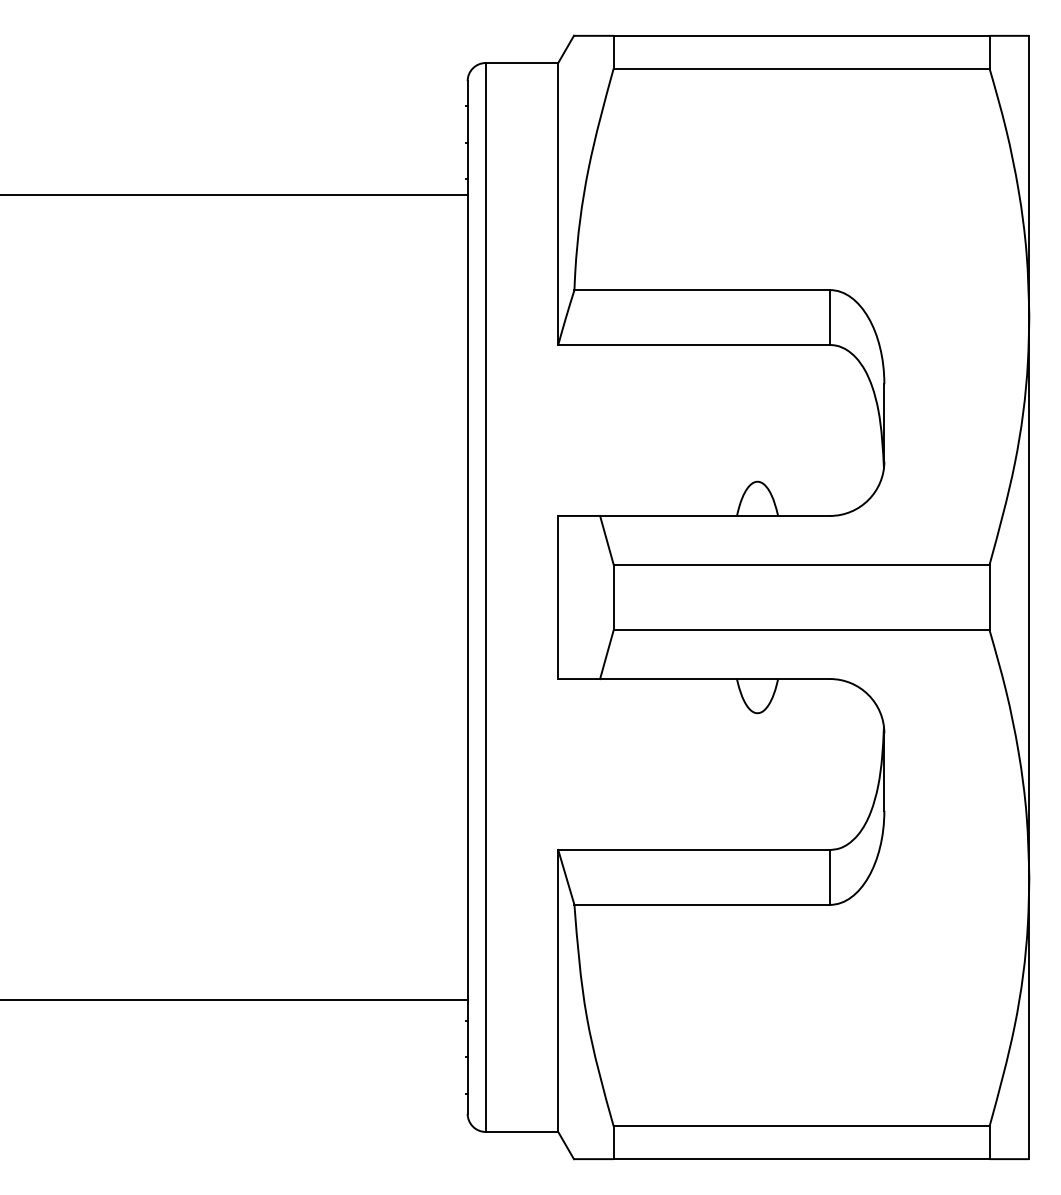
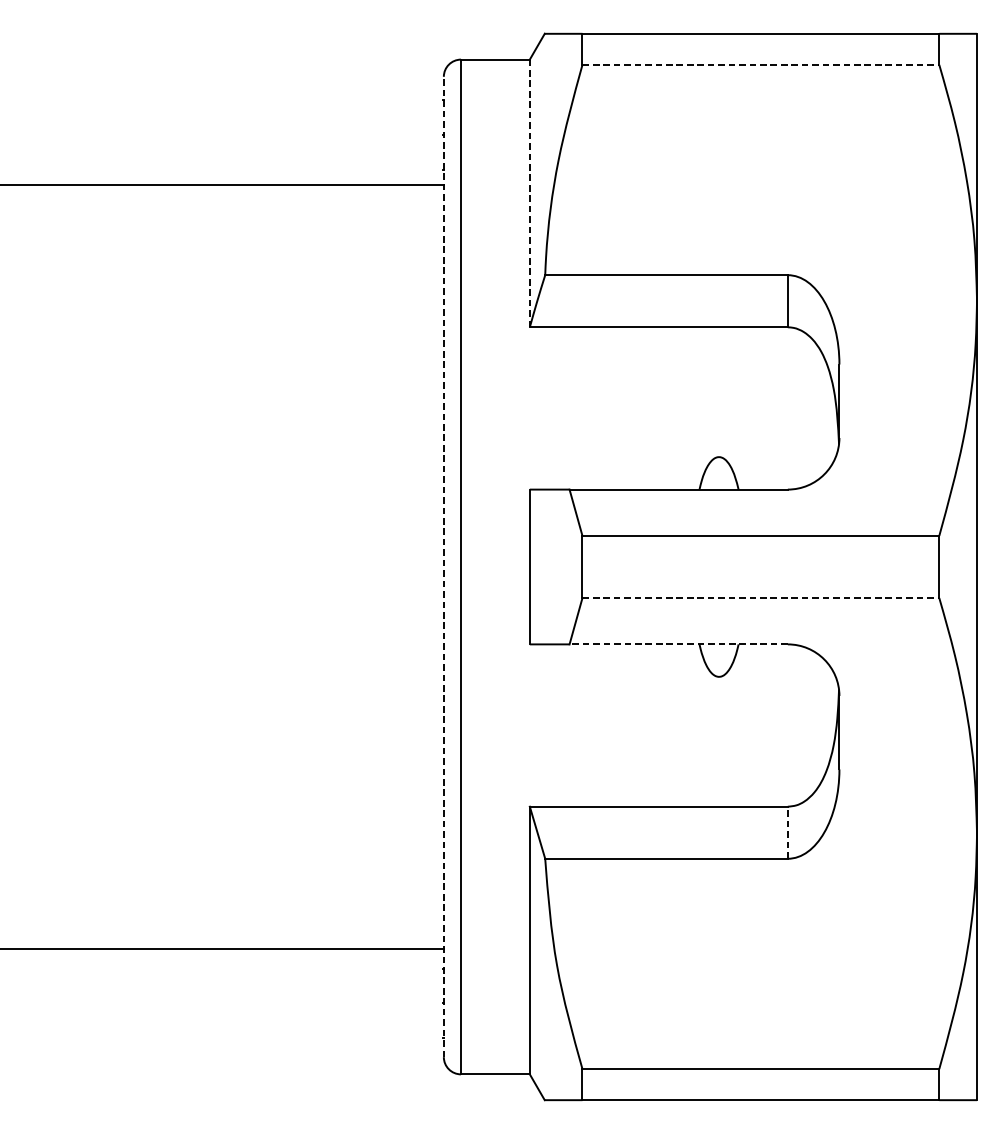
line: (801, 68) -> (760, 64), solid -> dashed
line: (558, 204) -> (530, 193), solid -> dashed
line: (467, 597) -> (443, 567), solid -> dashed
line: (801, 630) -> (760, 598), solid -> dashed
line: (715, 679) -> (679, 644), solid -> dashed
line: (830, 876) -> (788, 831), solid -> dashed

